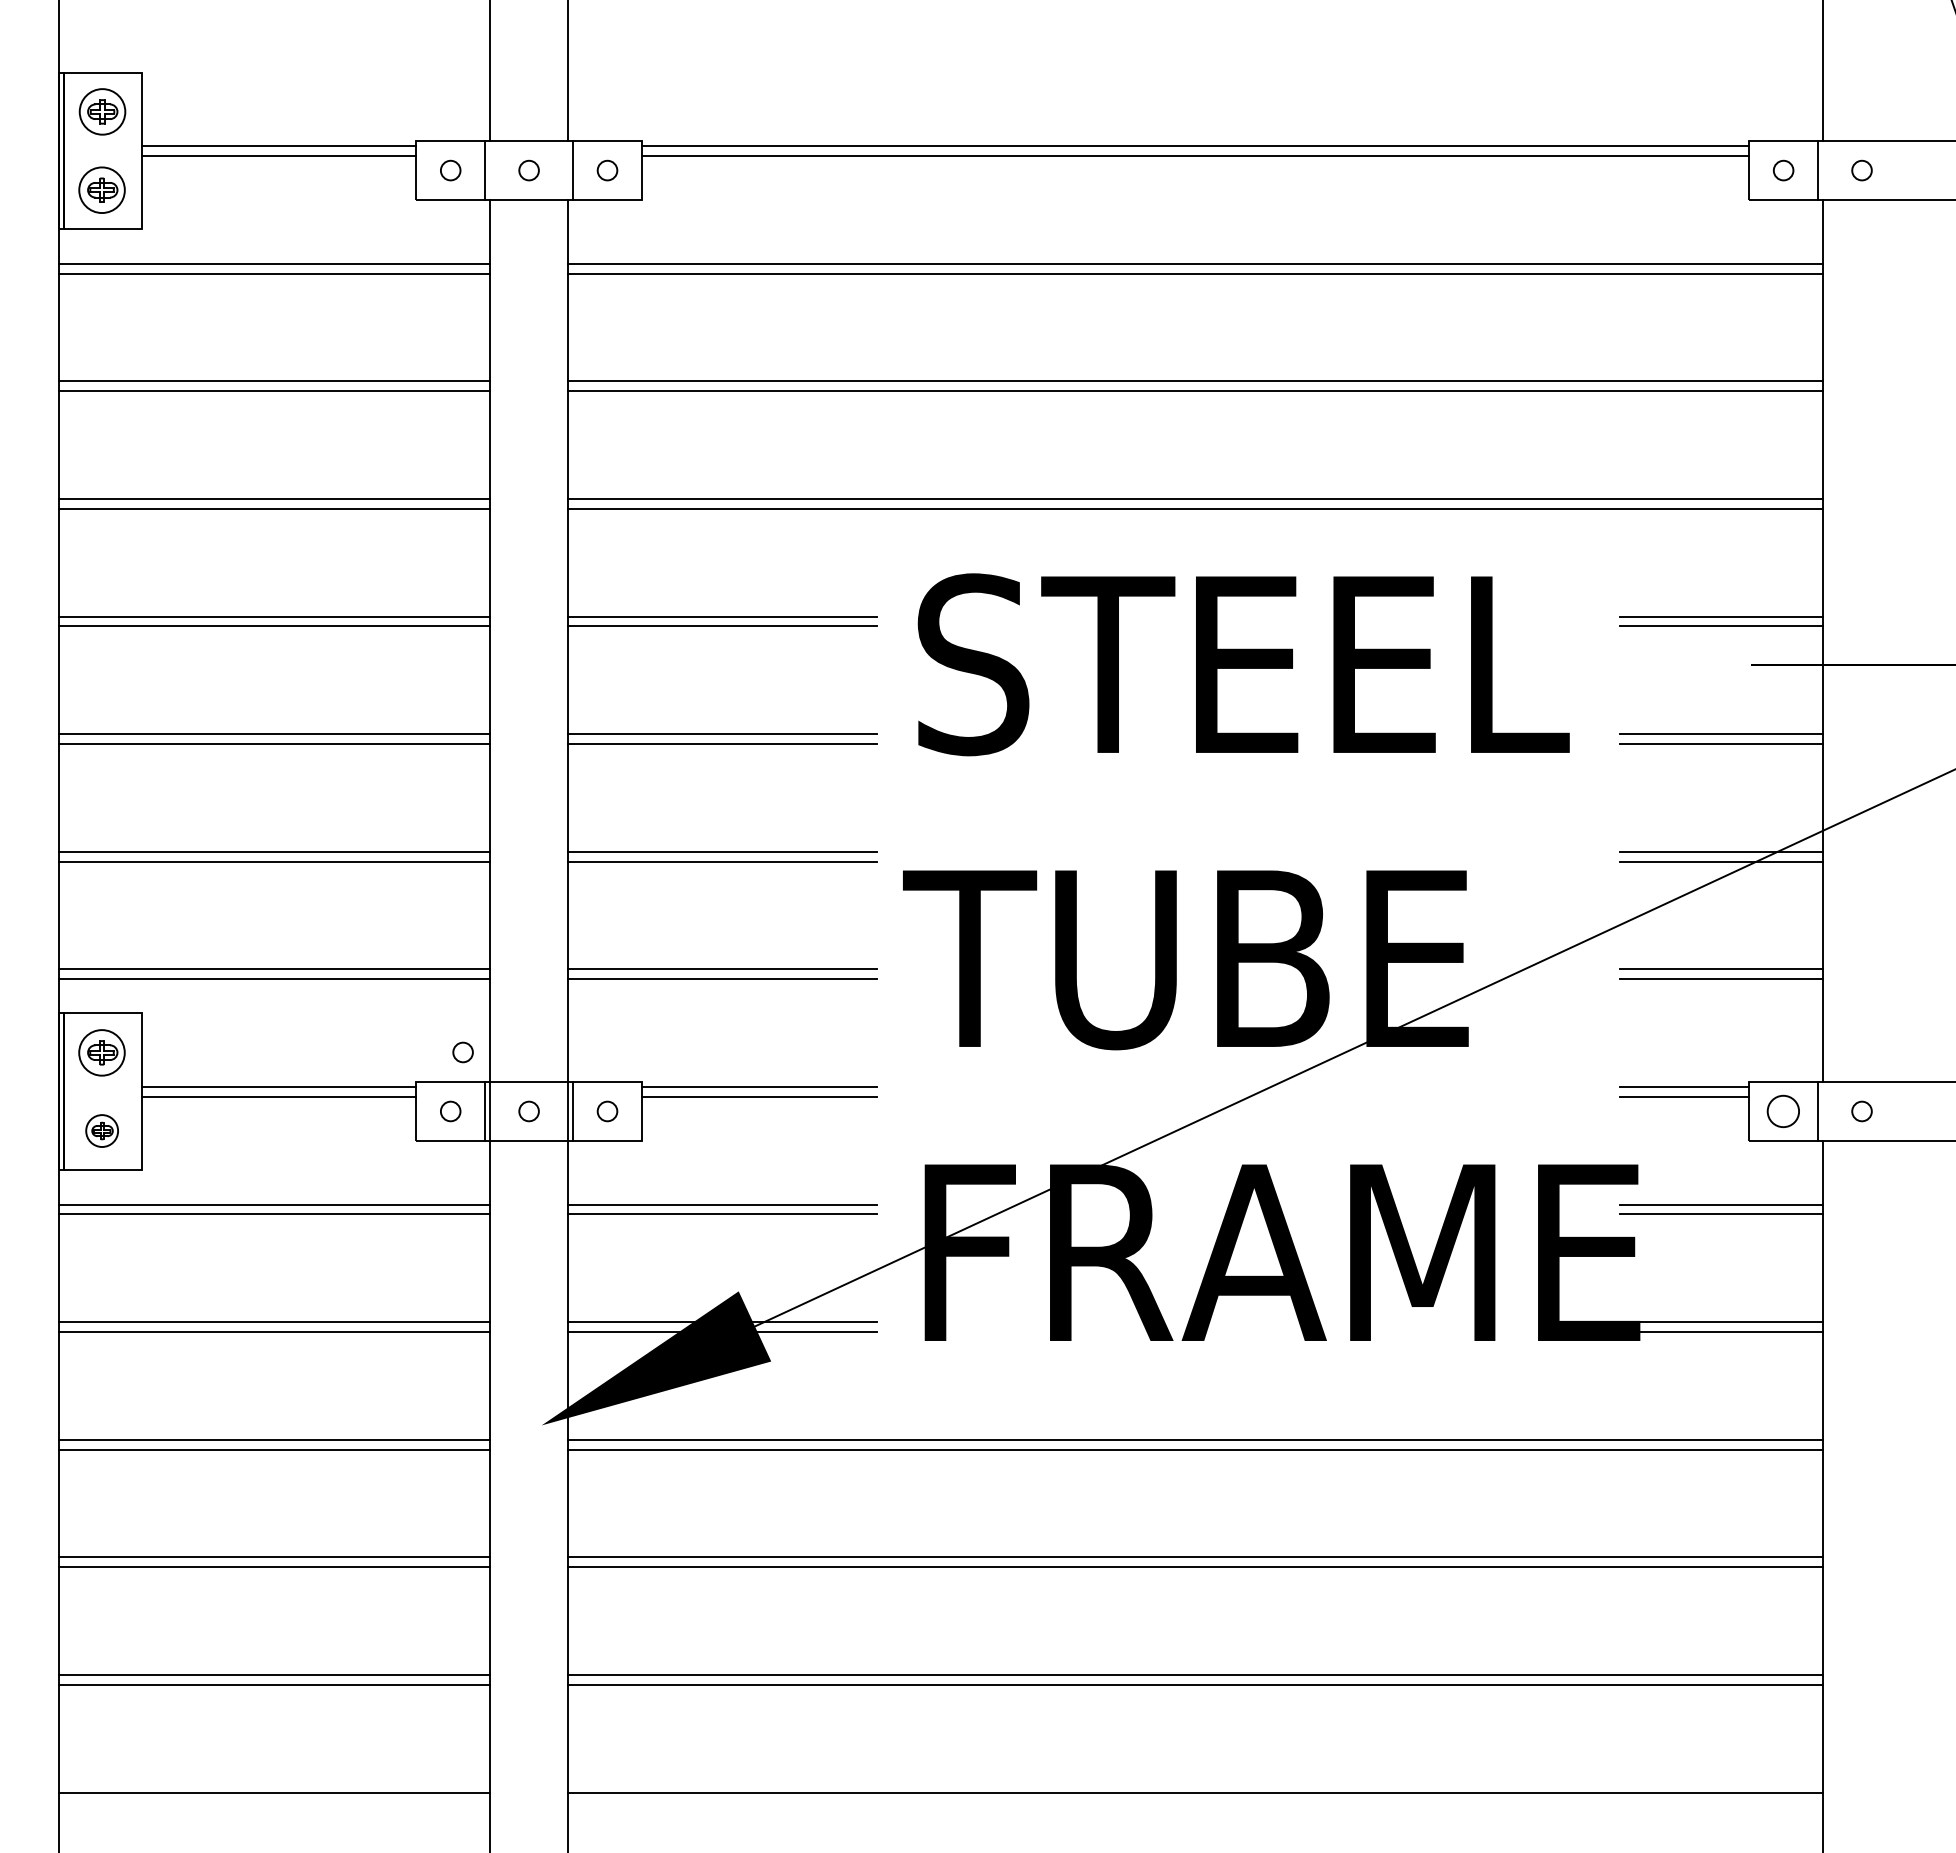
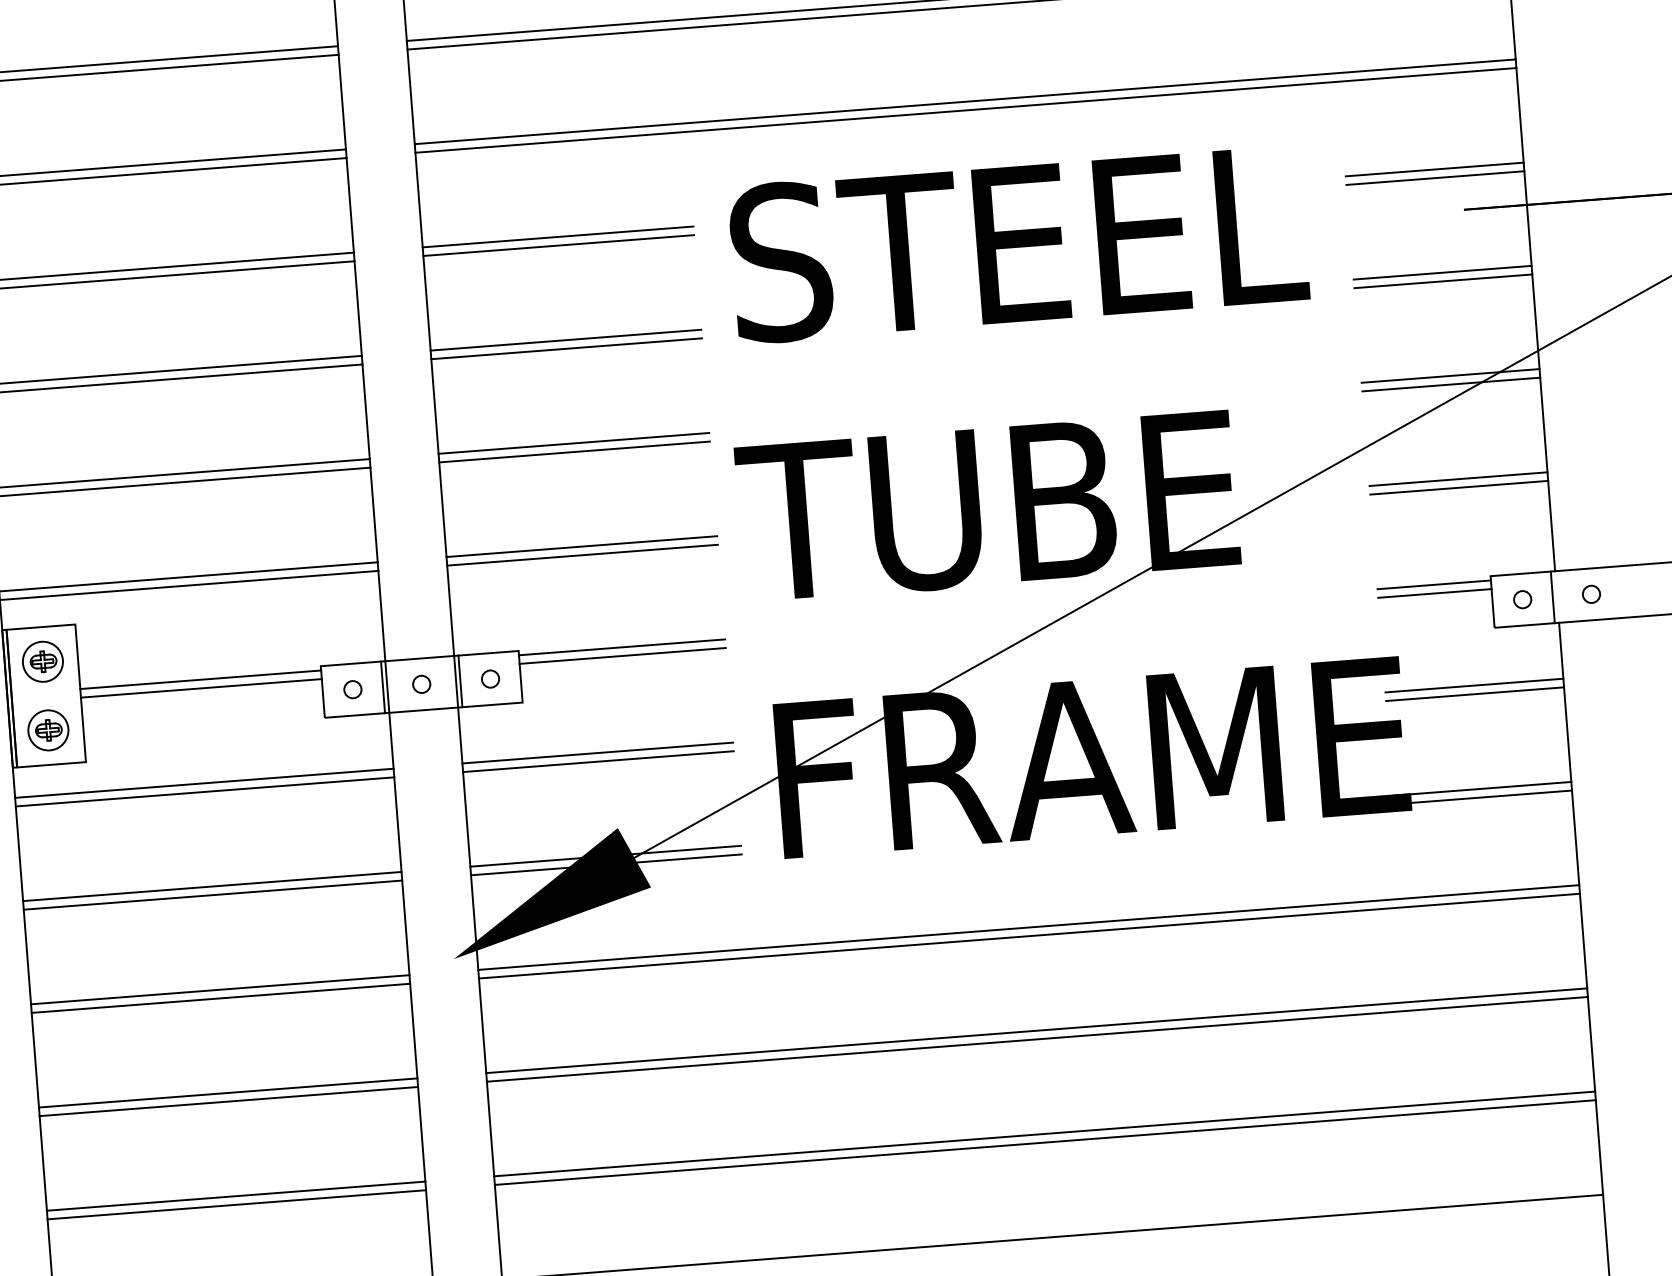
circle: (462, 1052) -> (359, 637), removed
circle: (1783, 1111) -> (1522, 599), size x0.62
part: (101, 1130) -> (47, 729), size x1.43

